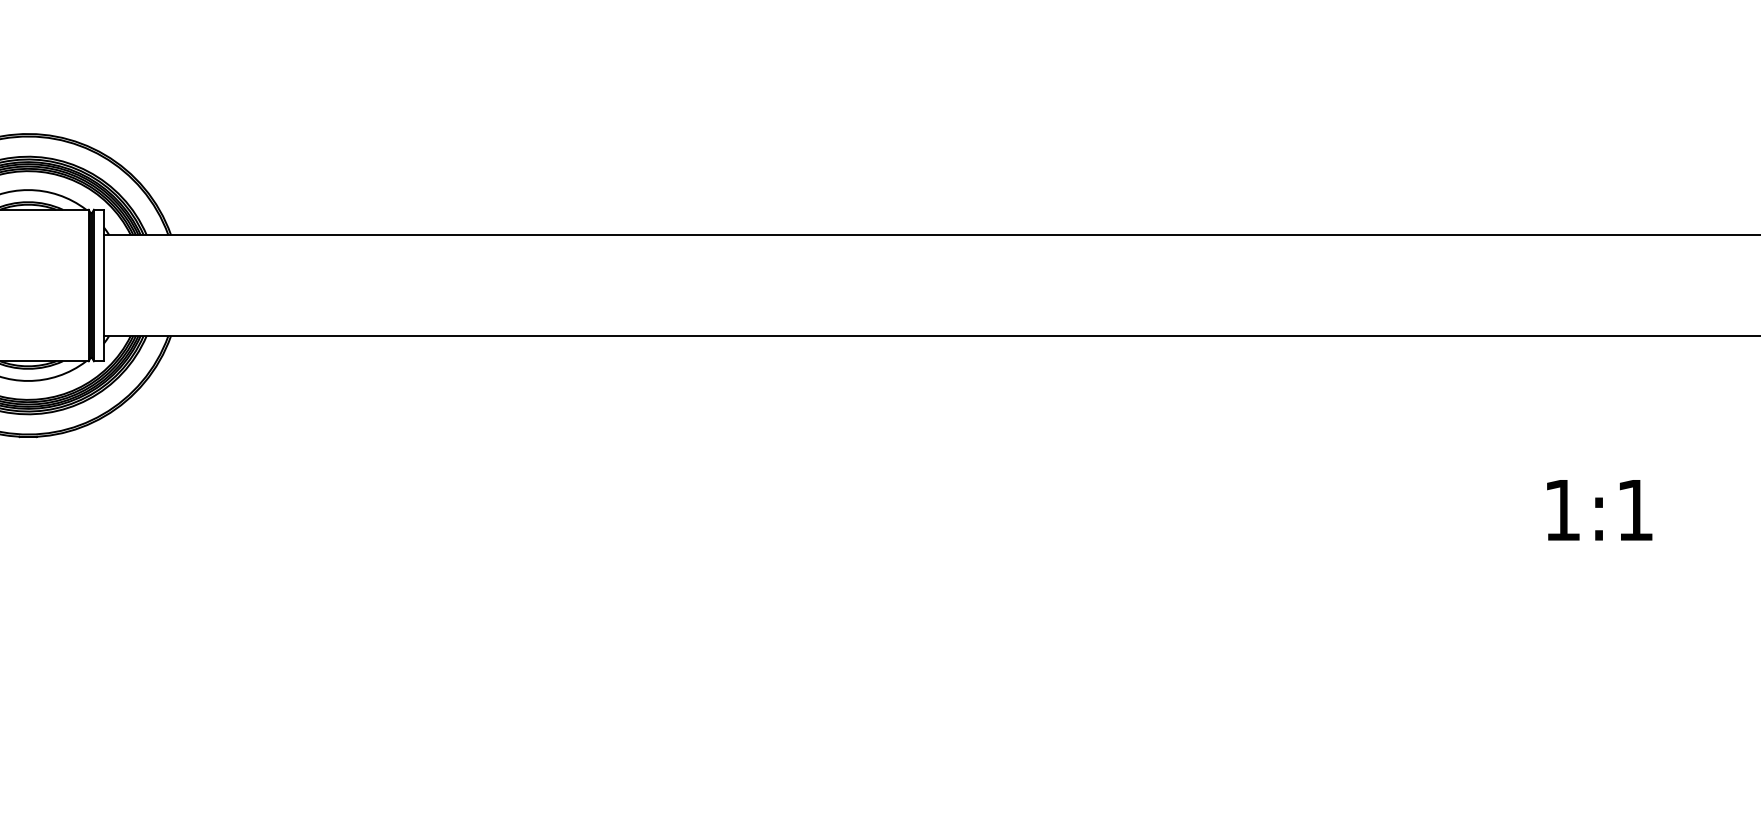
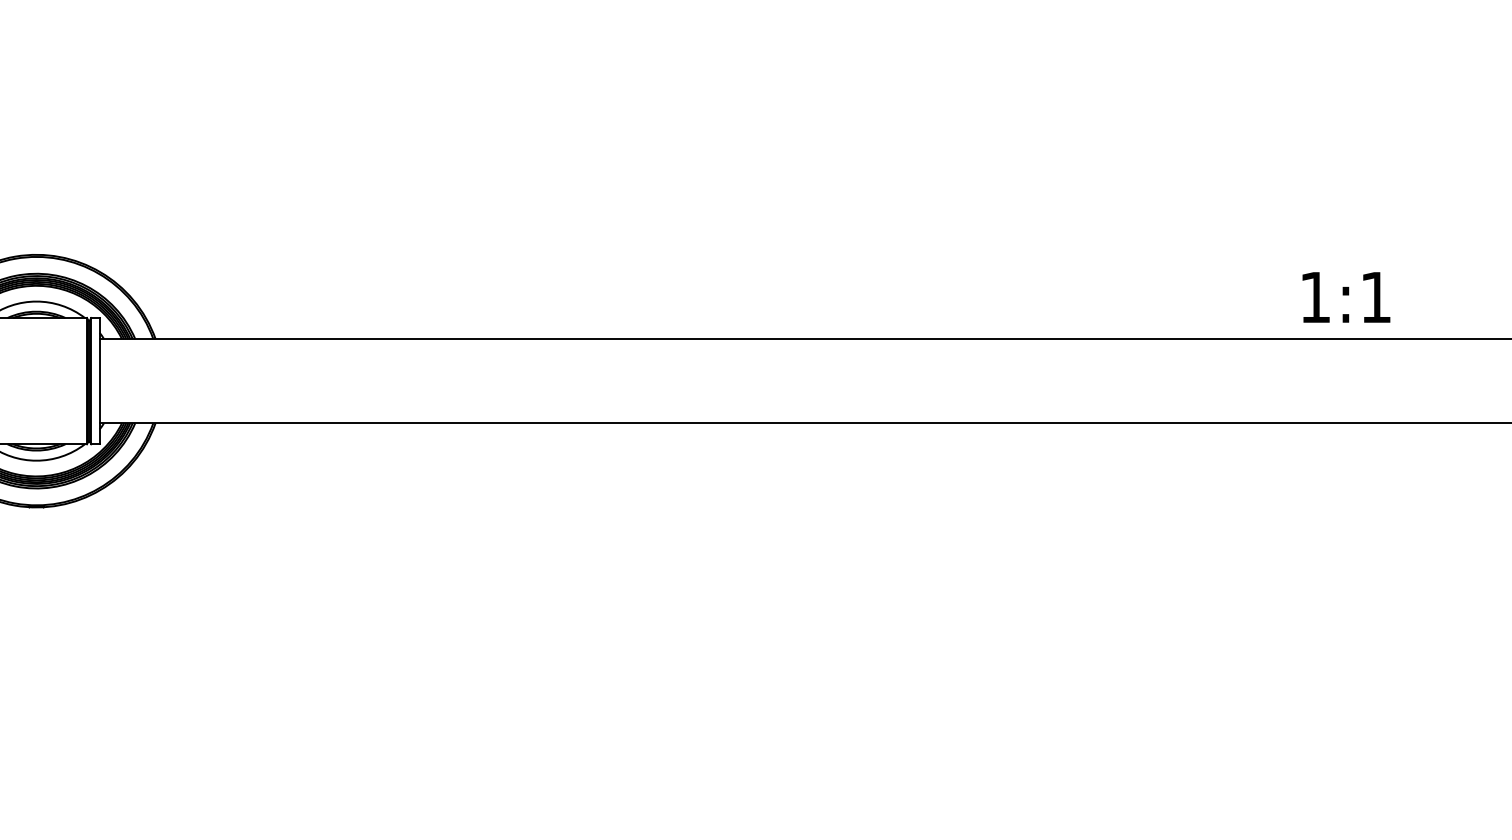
text: (1599, 510) -> (1346, 297), moved

